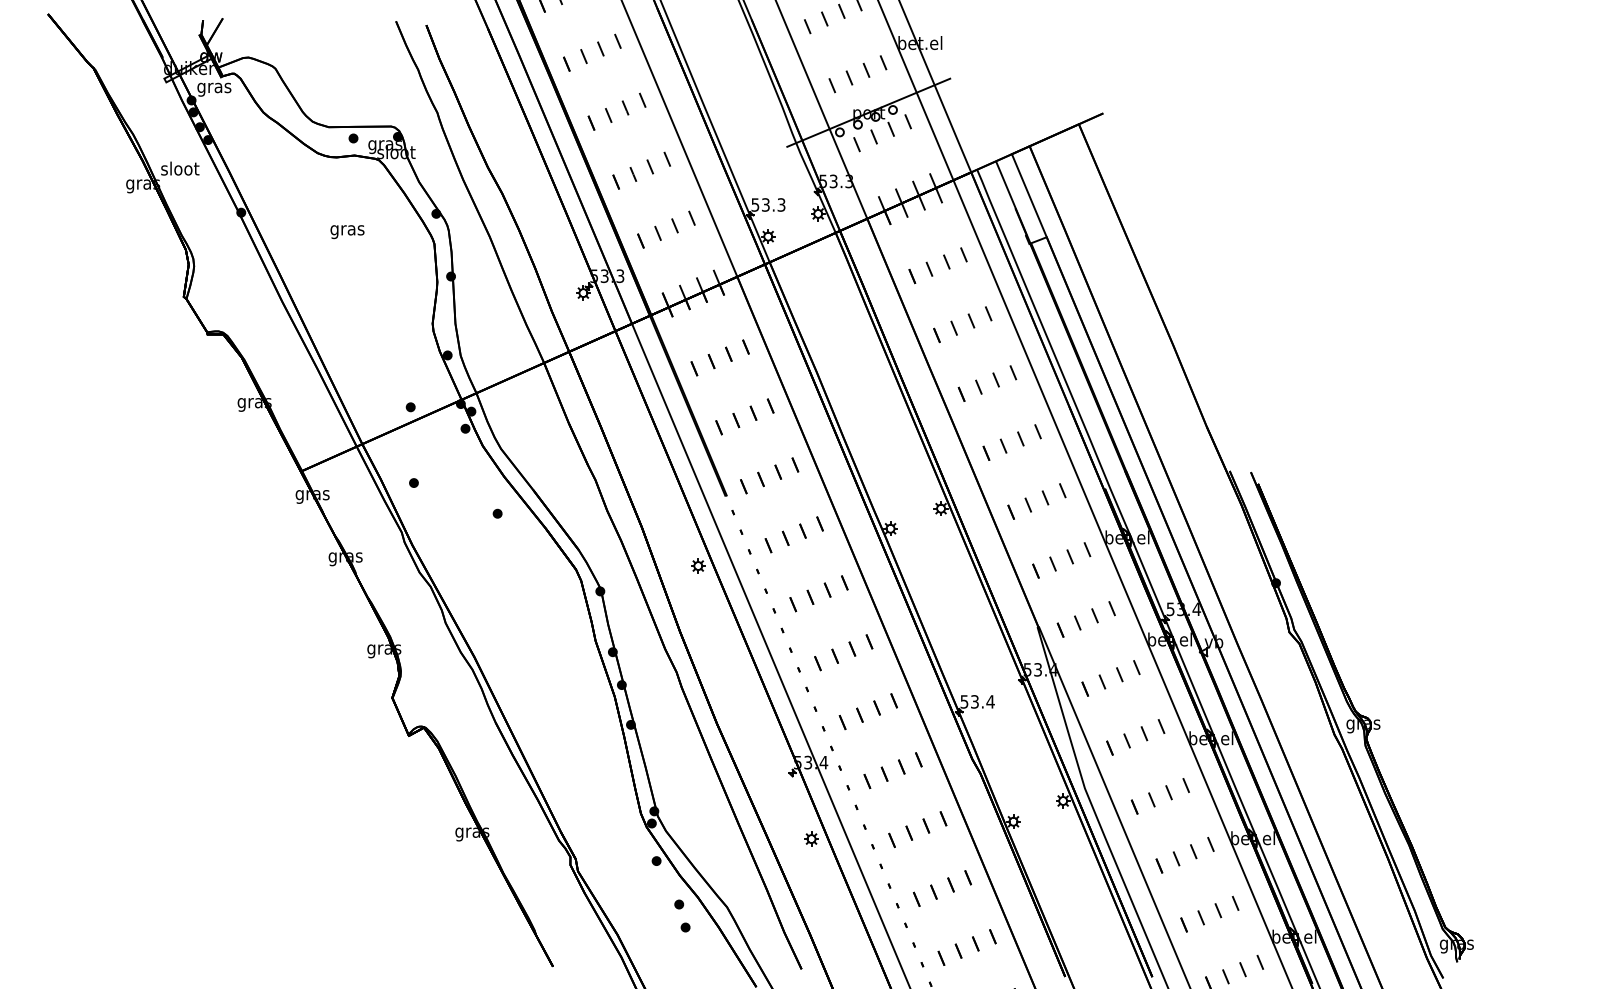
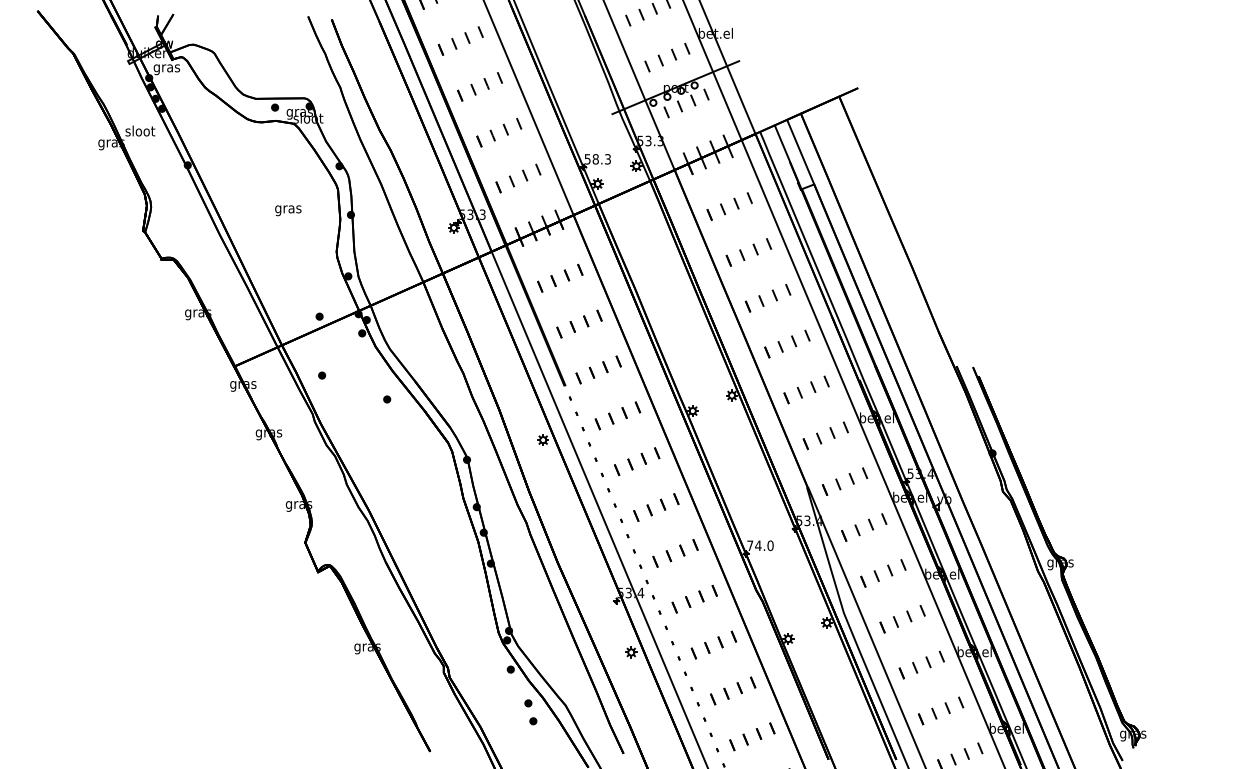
text: (765, 204) -> (595, 158), 53.3 -> 58.3
text: (347, 232) -> (288, 211), moved
text: (977, 701) -> (760, 545), 53.4 -> 74.0

